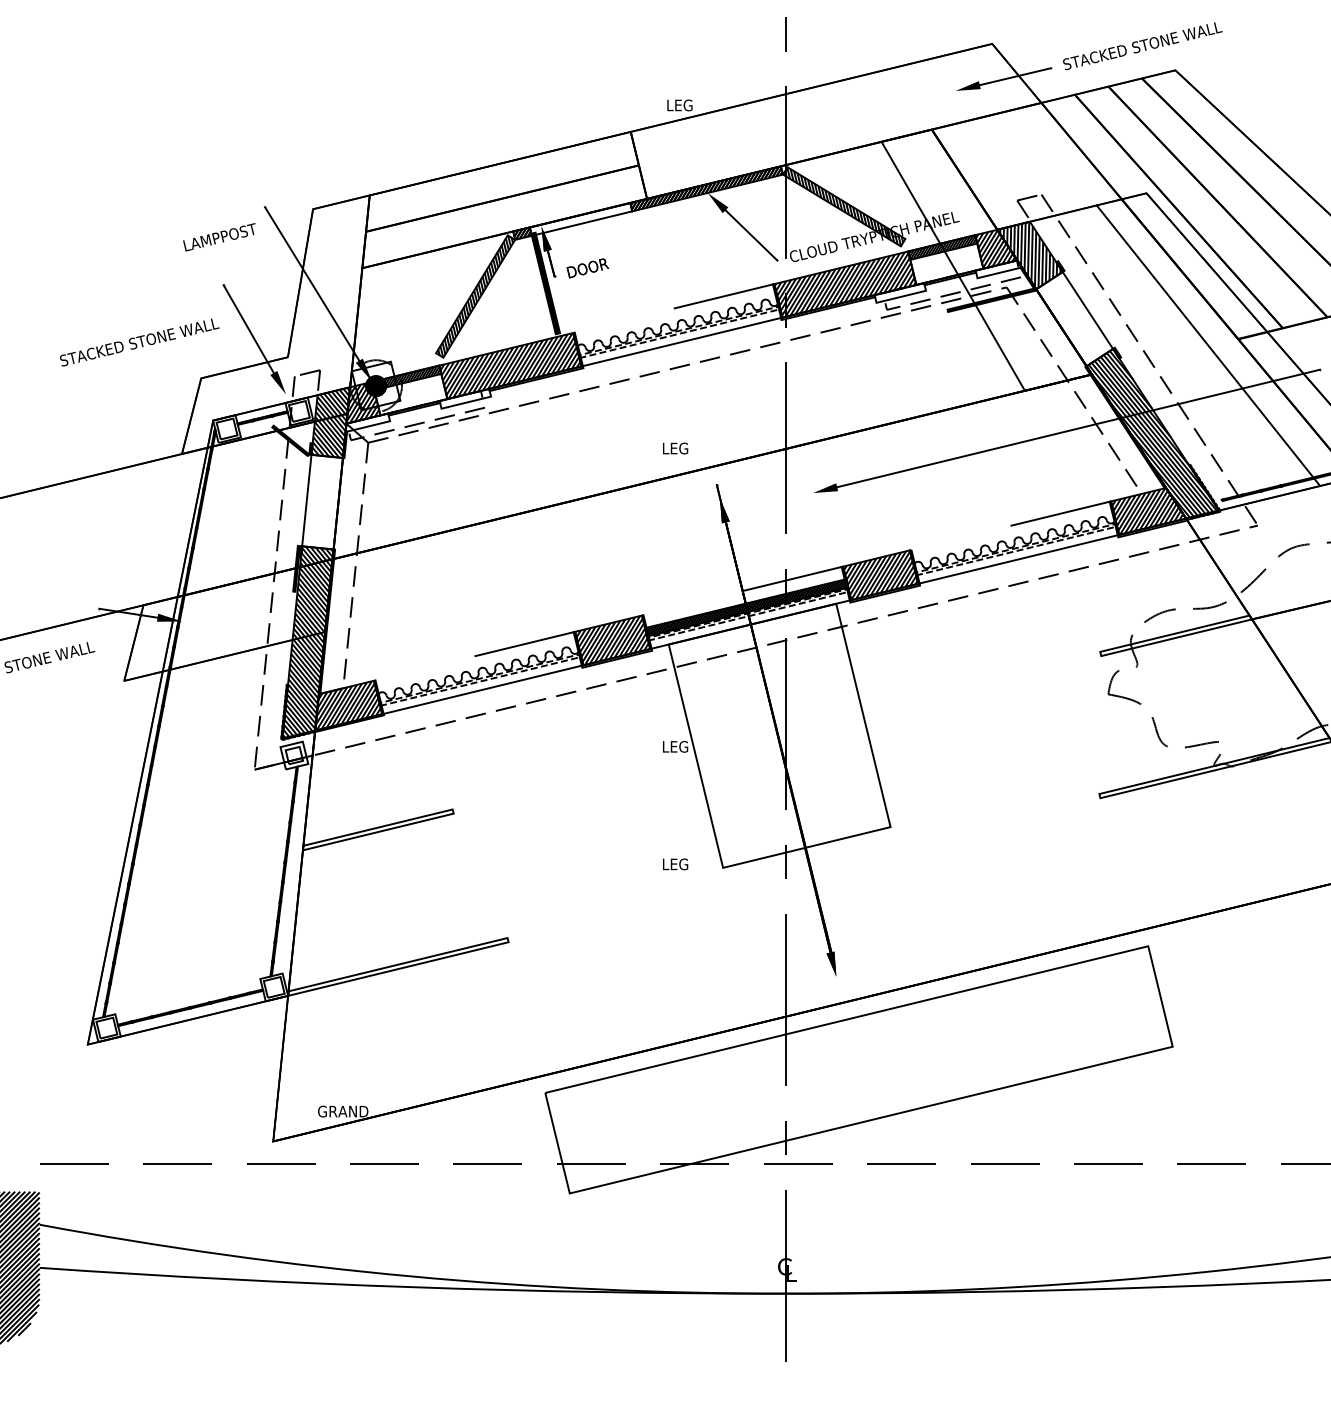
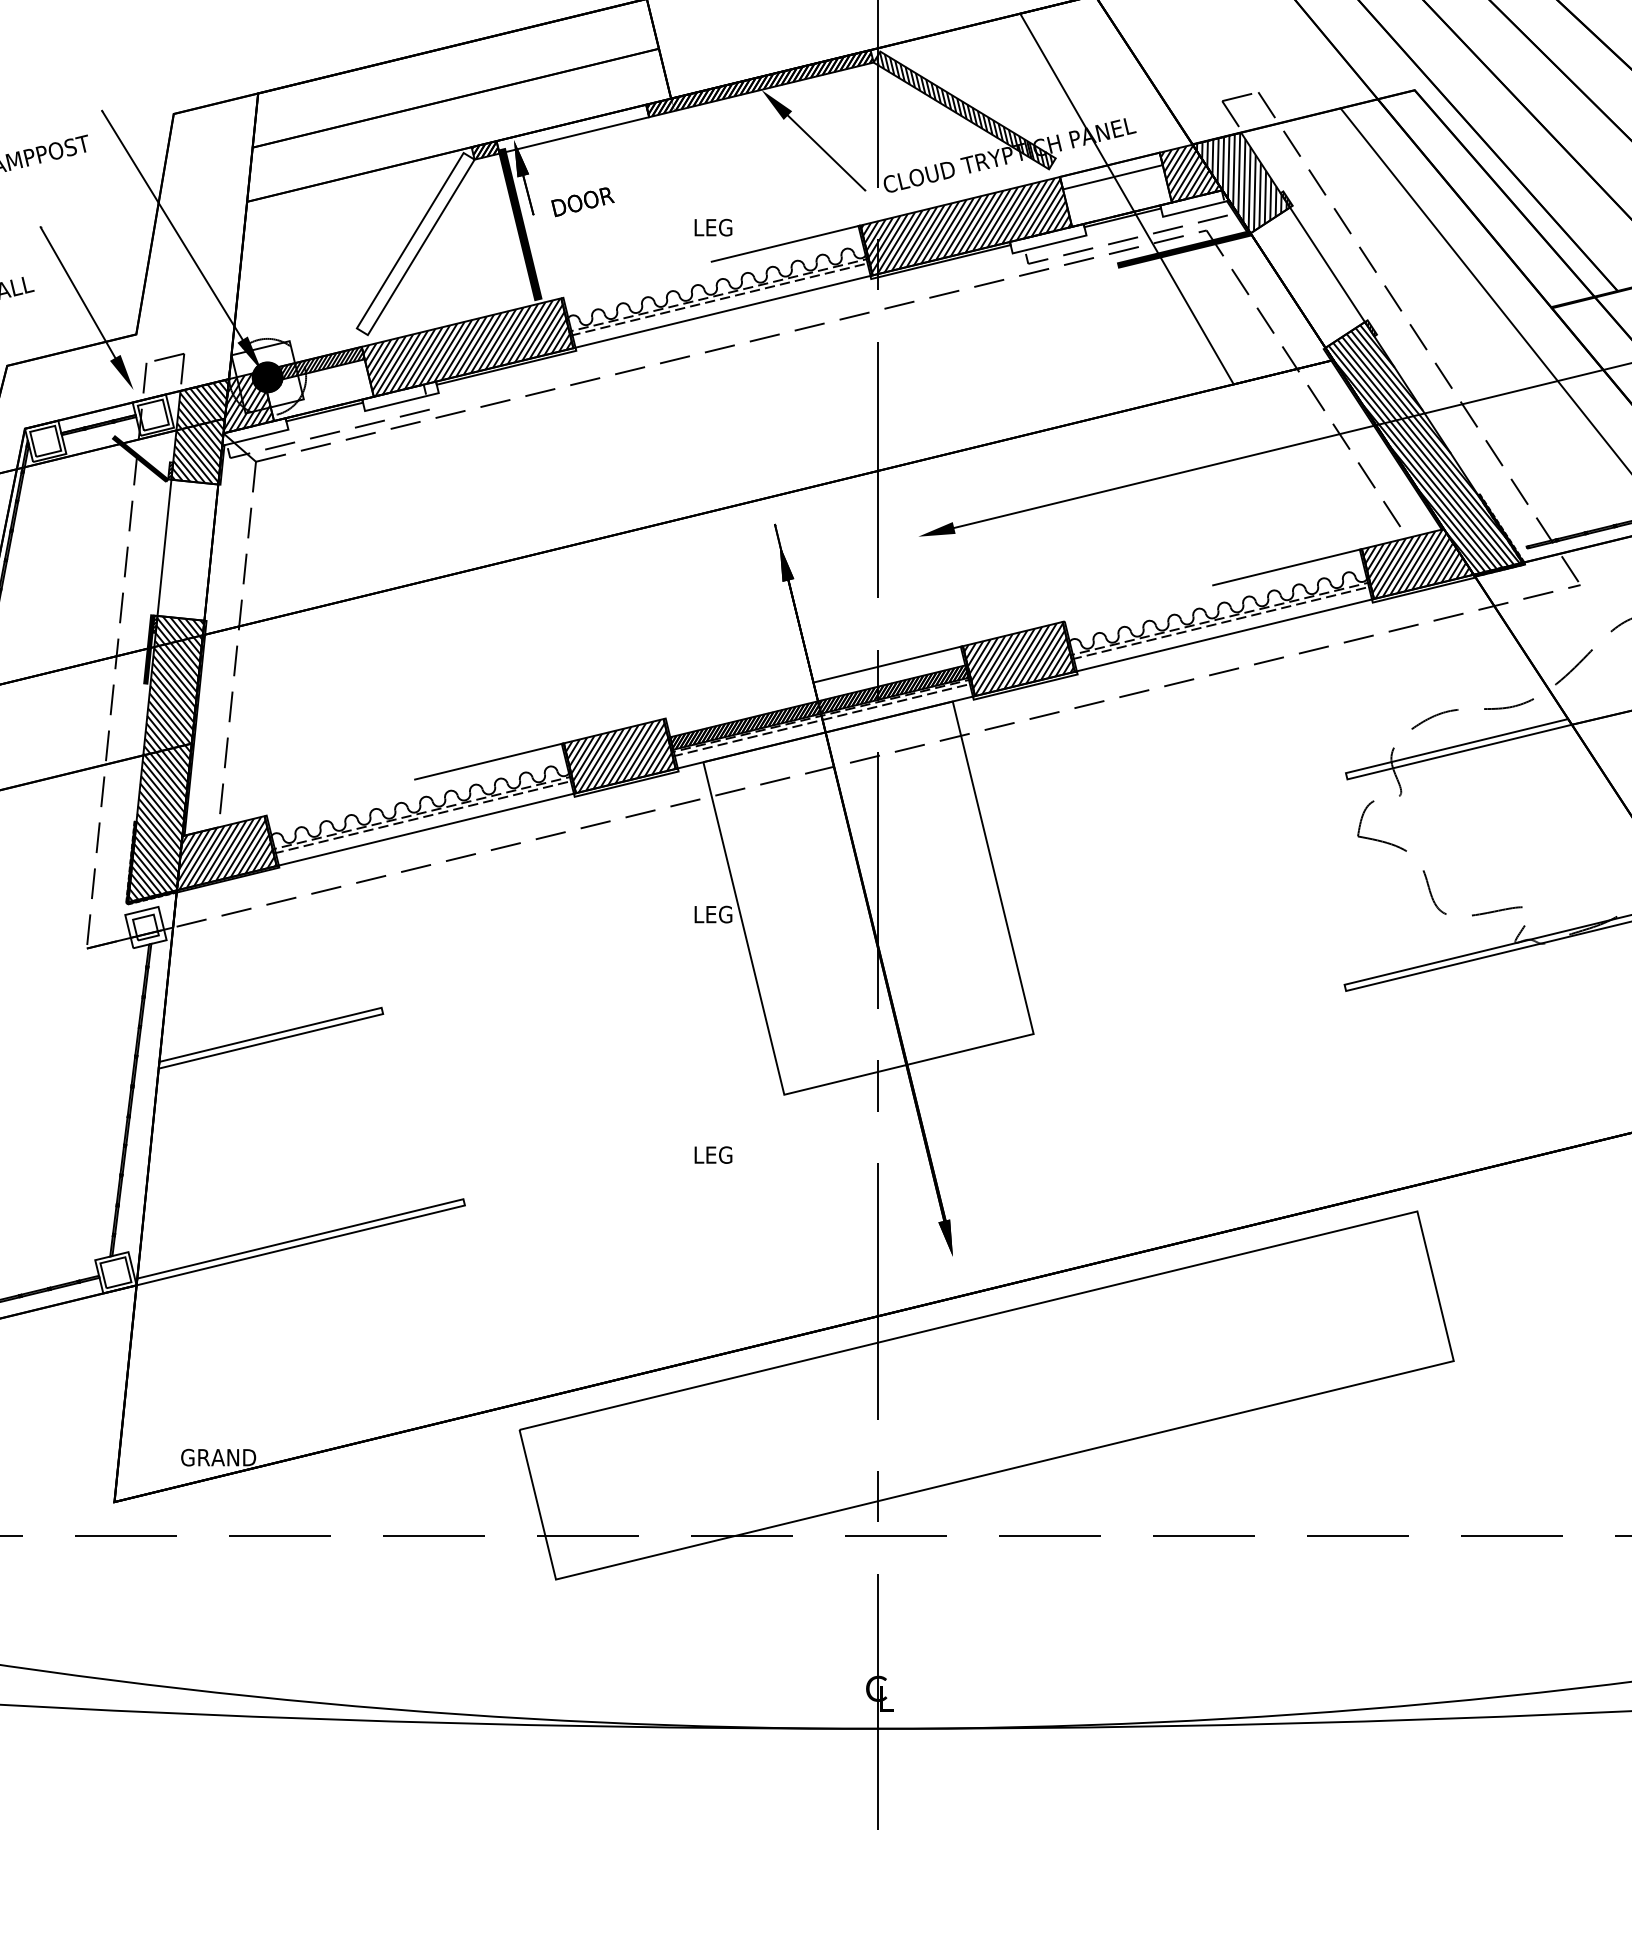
hatch: (942, 247) -> (1110, 171), removed
hatch: (475, 296) -> (415, 243), removed
text: (675, 448) -> (713, 227), moved
text: (675, 864) -> (713, 1155), moved

